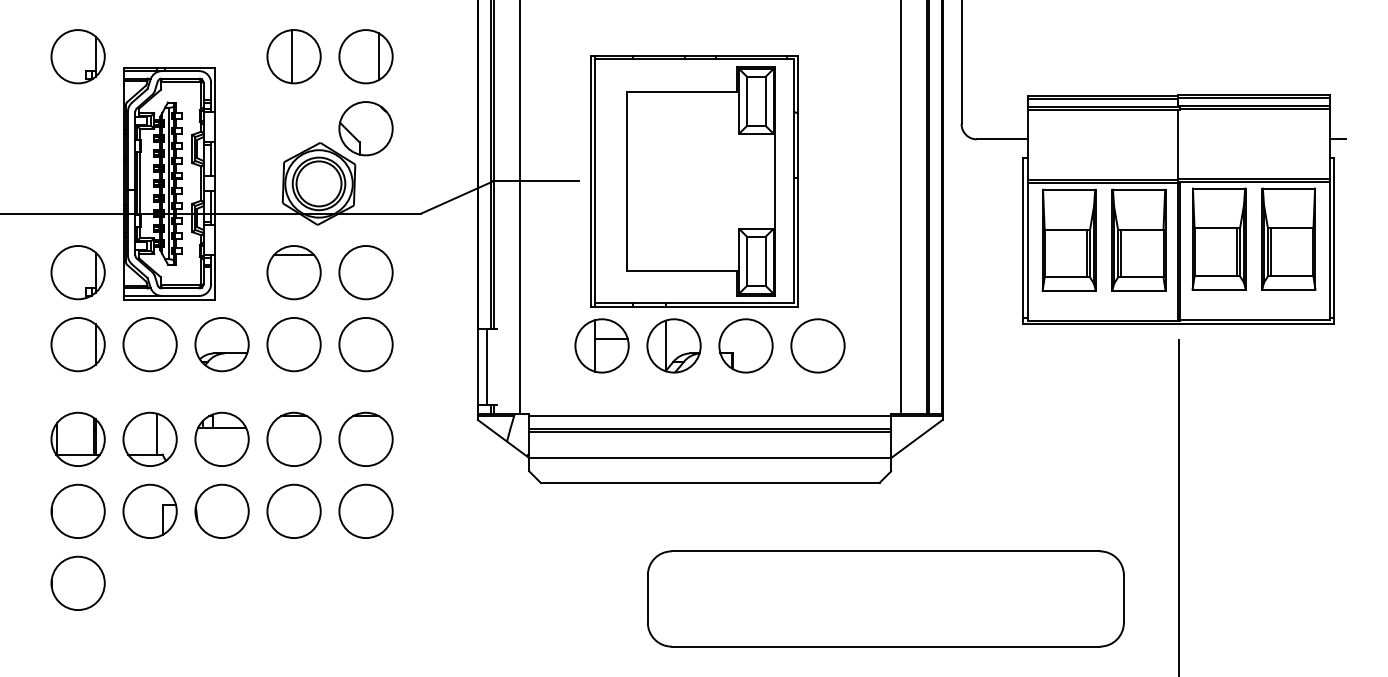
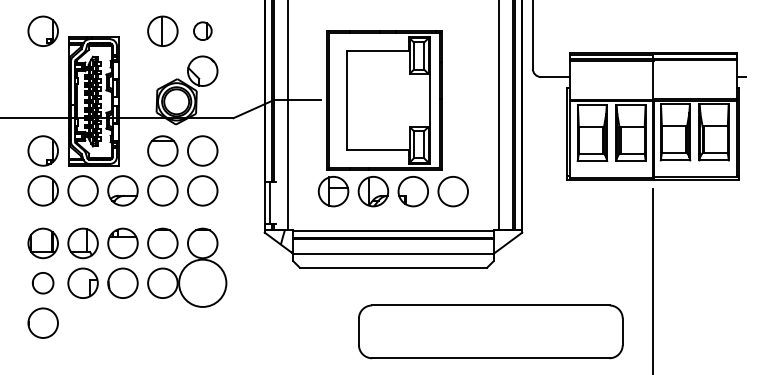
part: (365, 55) -> (202, 30), size x0.6
circle: (76, 509) -> (42, 282), size x0.7
circle: (365, 511) -> (202, 283), size x1.6

